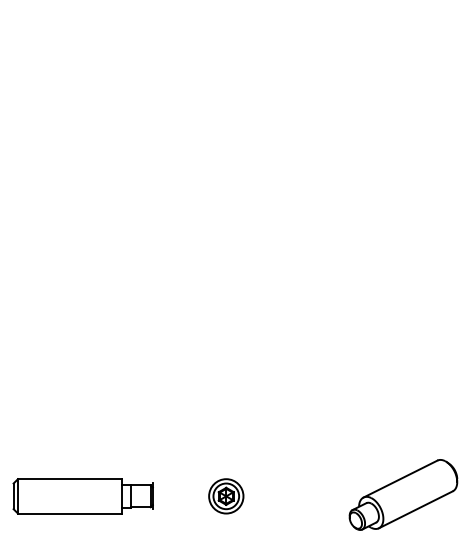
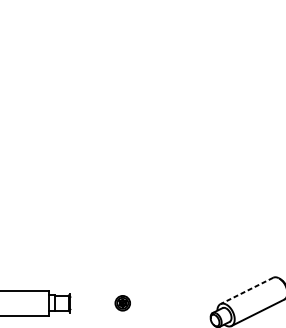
line: (400, 479) -> (246, 291), solid -> dashed
part: (226, 496) -> (122, 303), size x0.6

